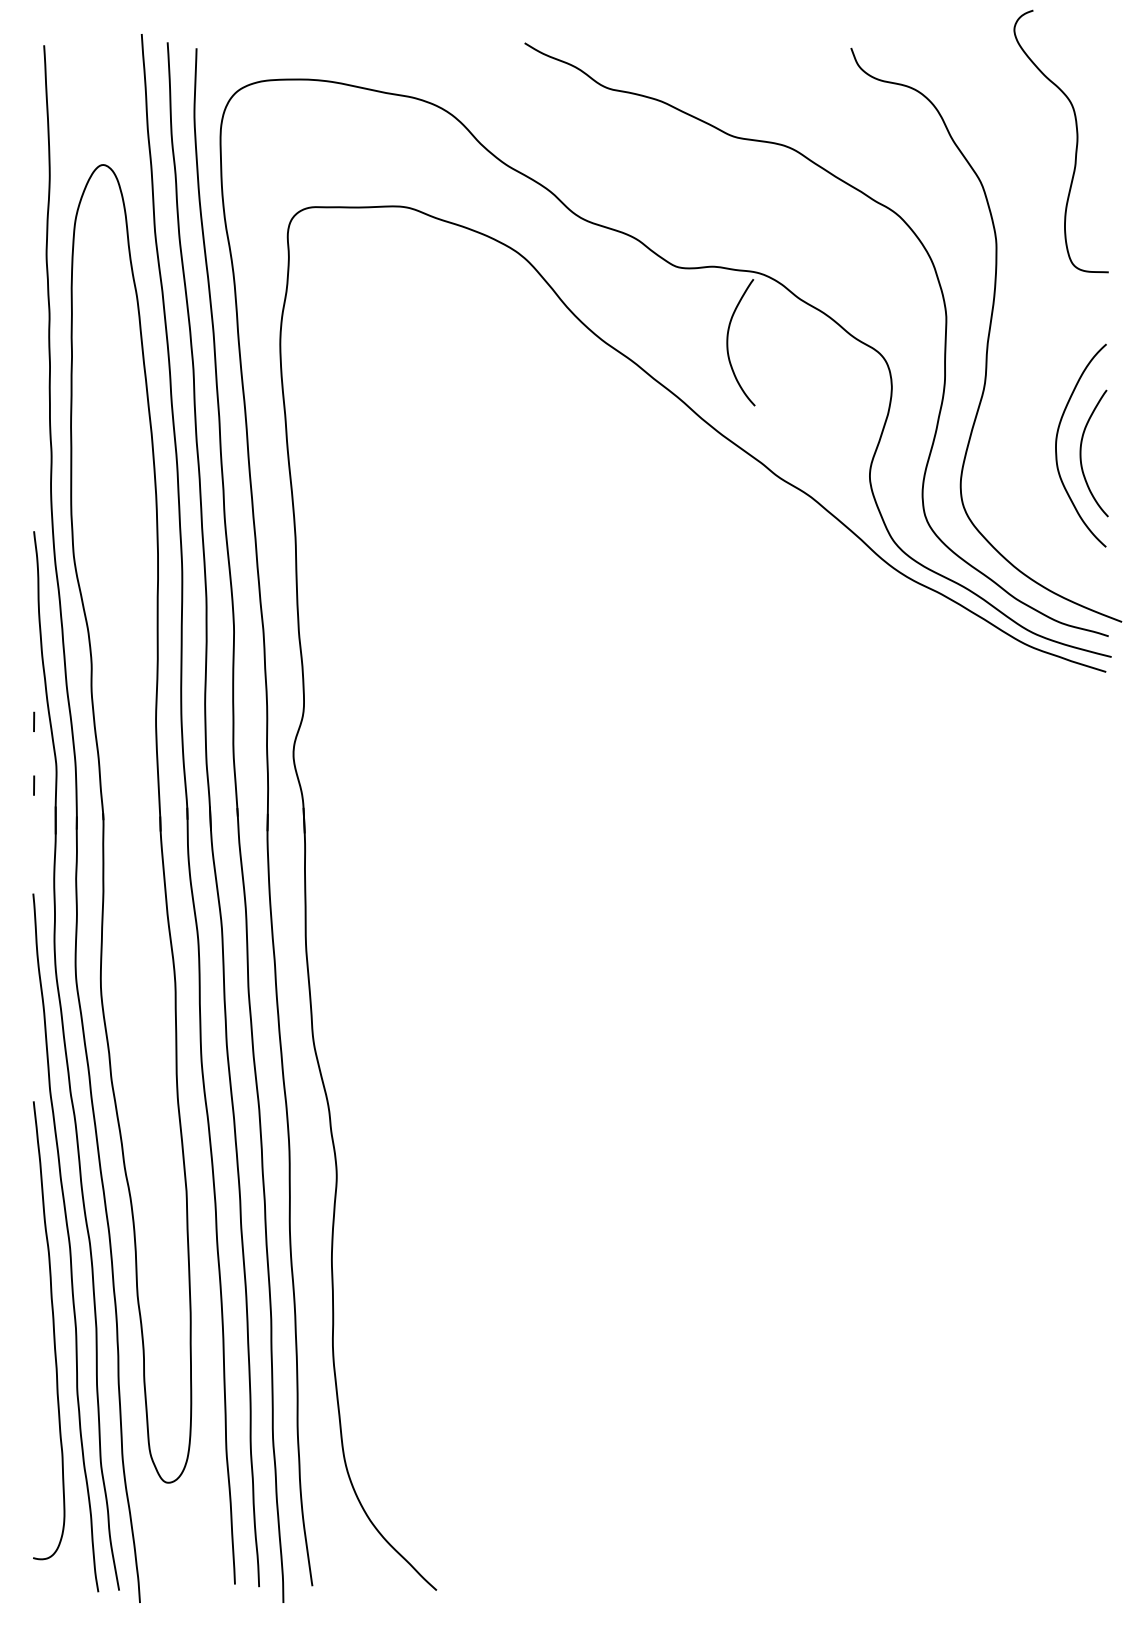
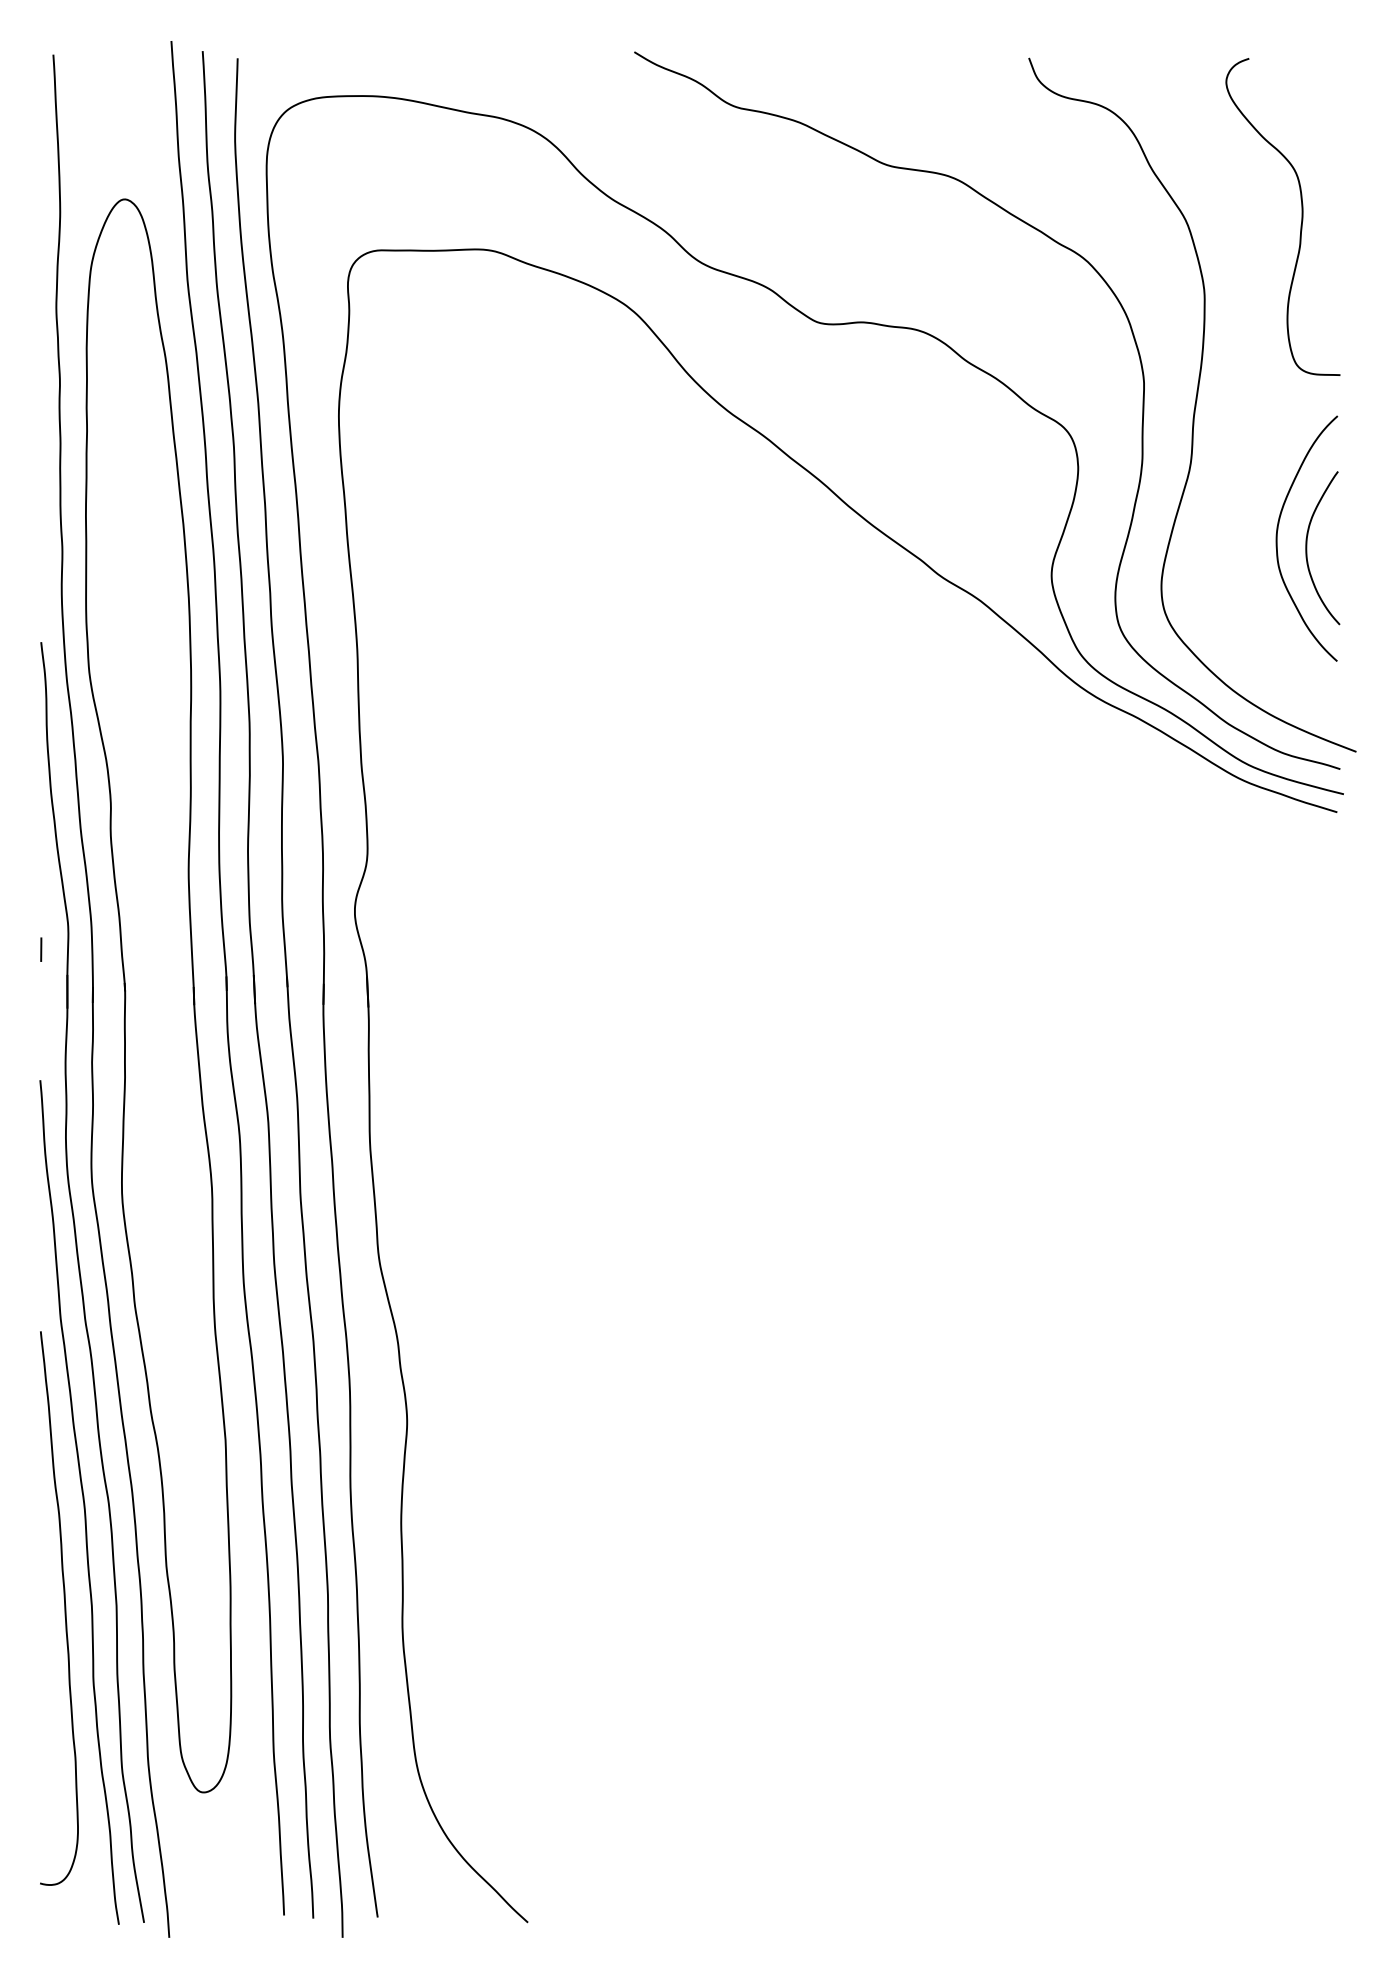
curve: (1076, 141) -> (1301, 216), moved
curve: (728, 342) -> (880, 414), removed
line: (34, 721) -> (41, 872), removed

